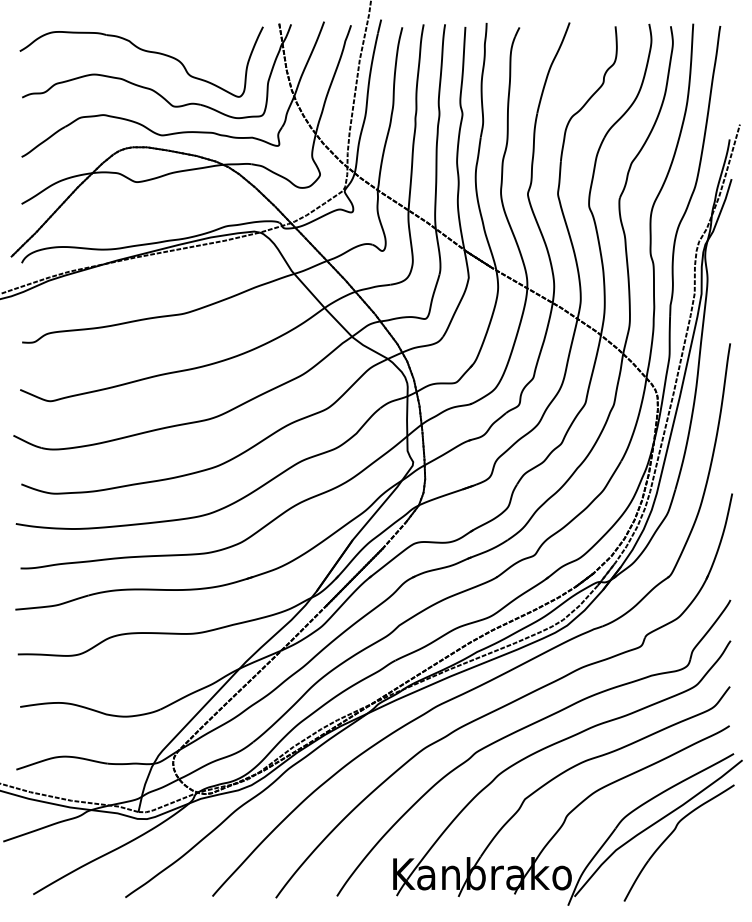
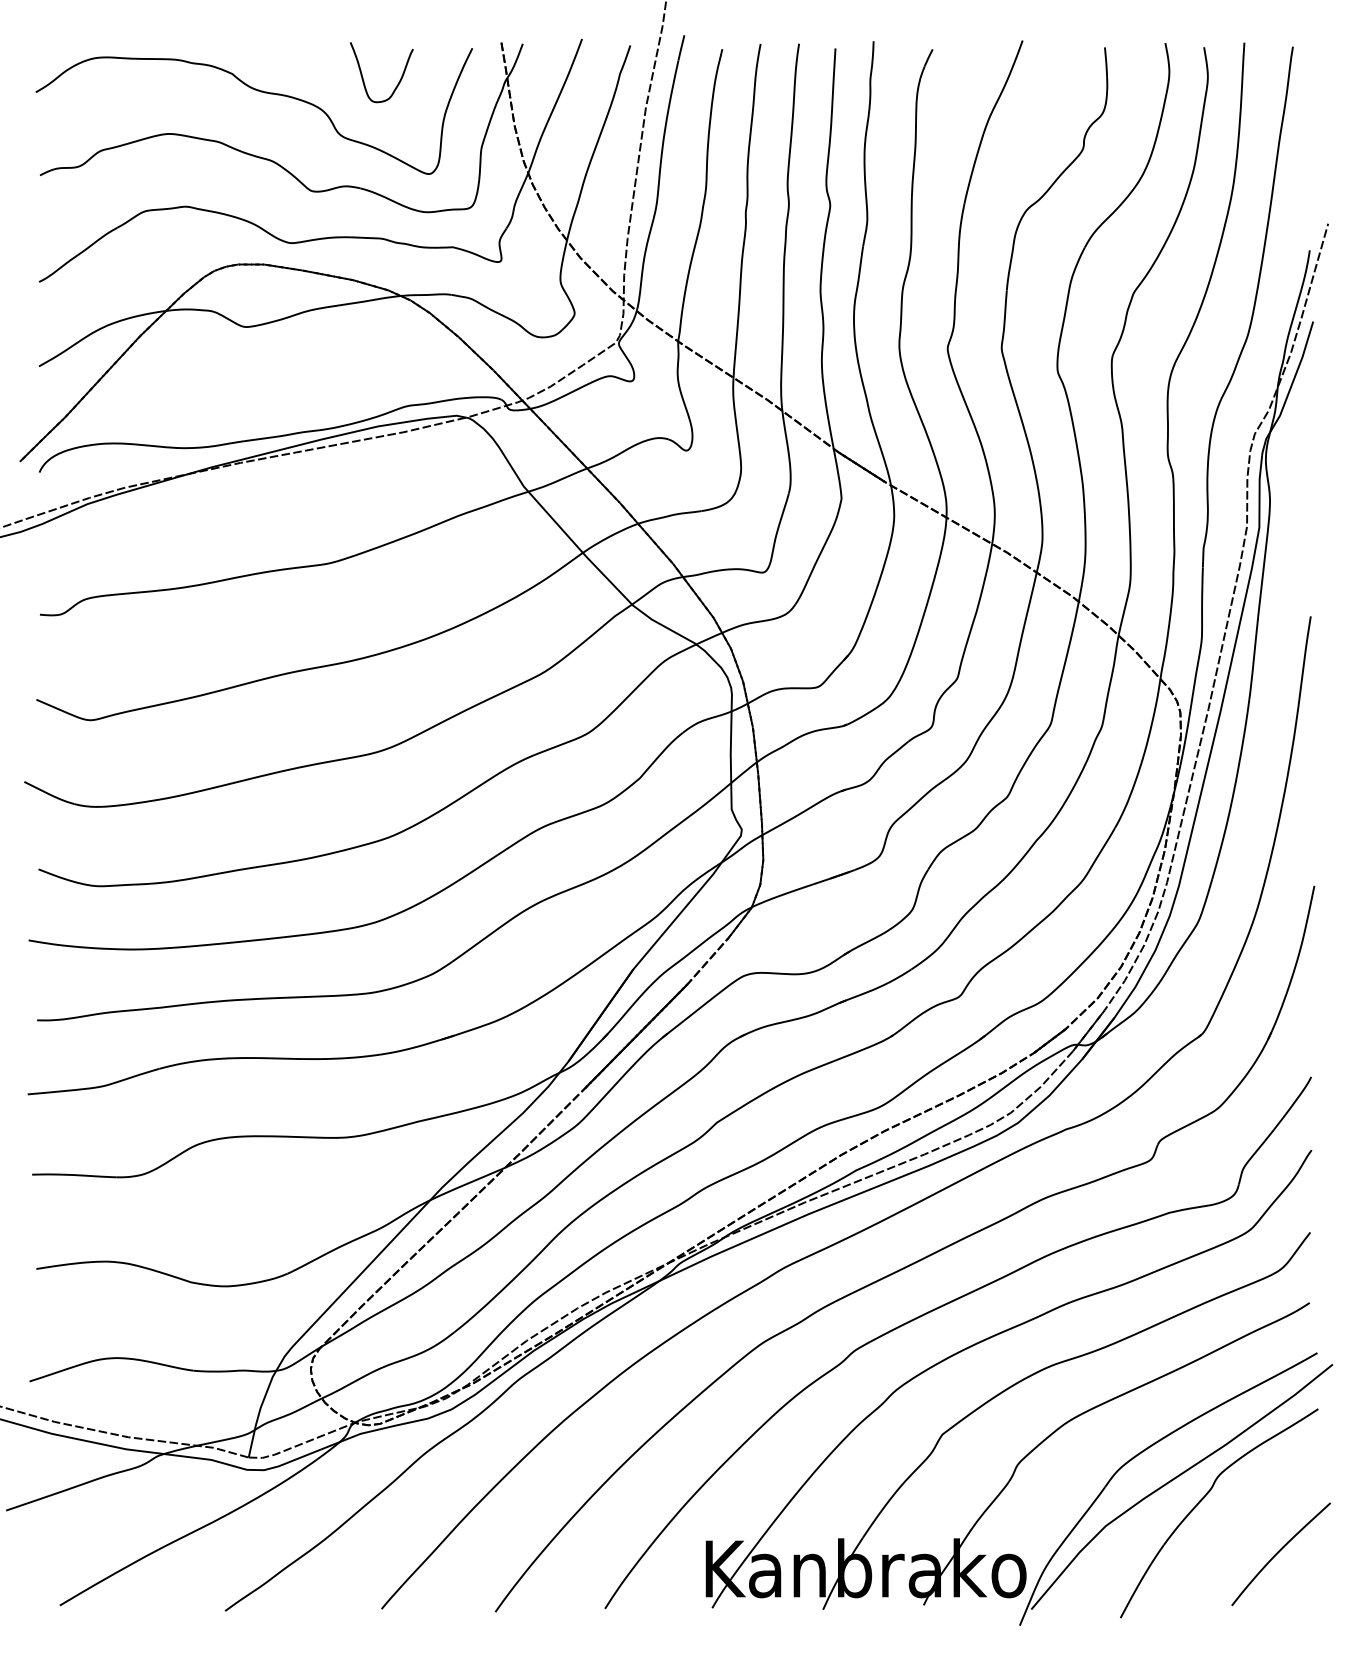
curve: (203, 44) -> (365, 80), added
curve: (713, 864) -> (1280, 1551), added

